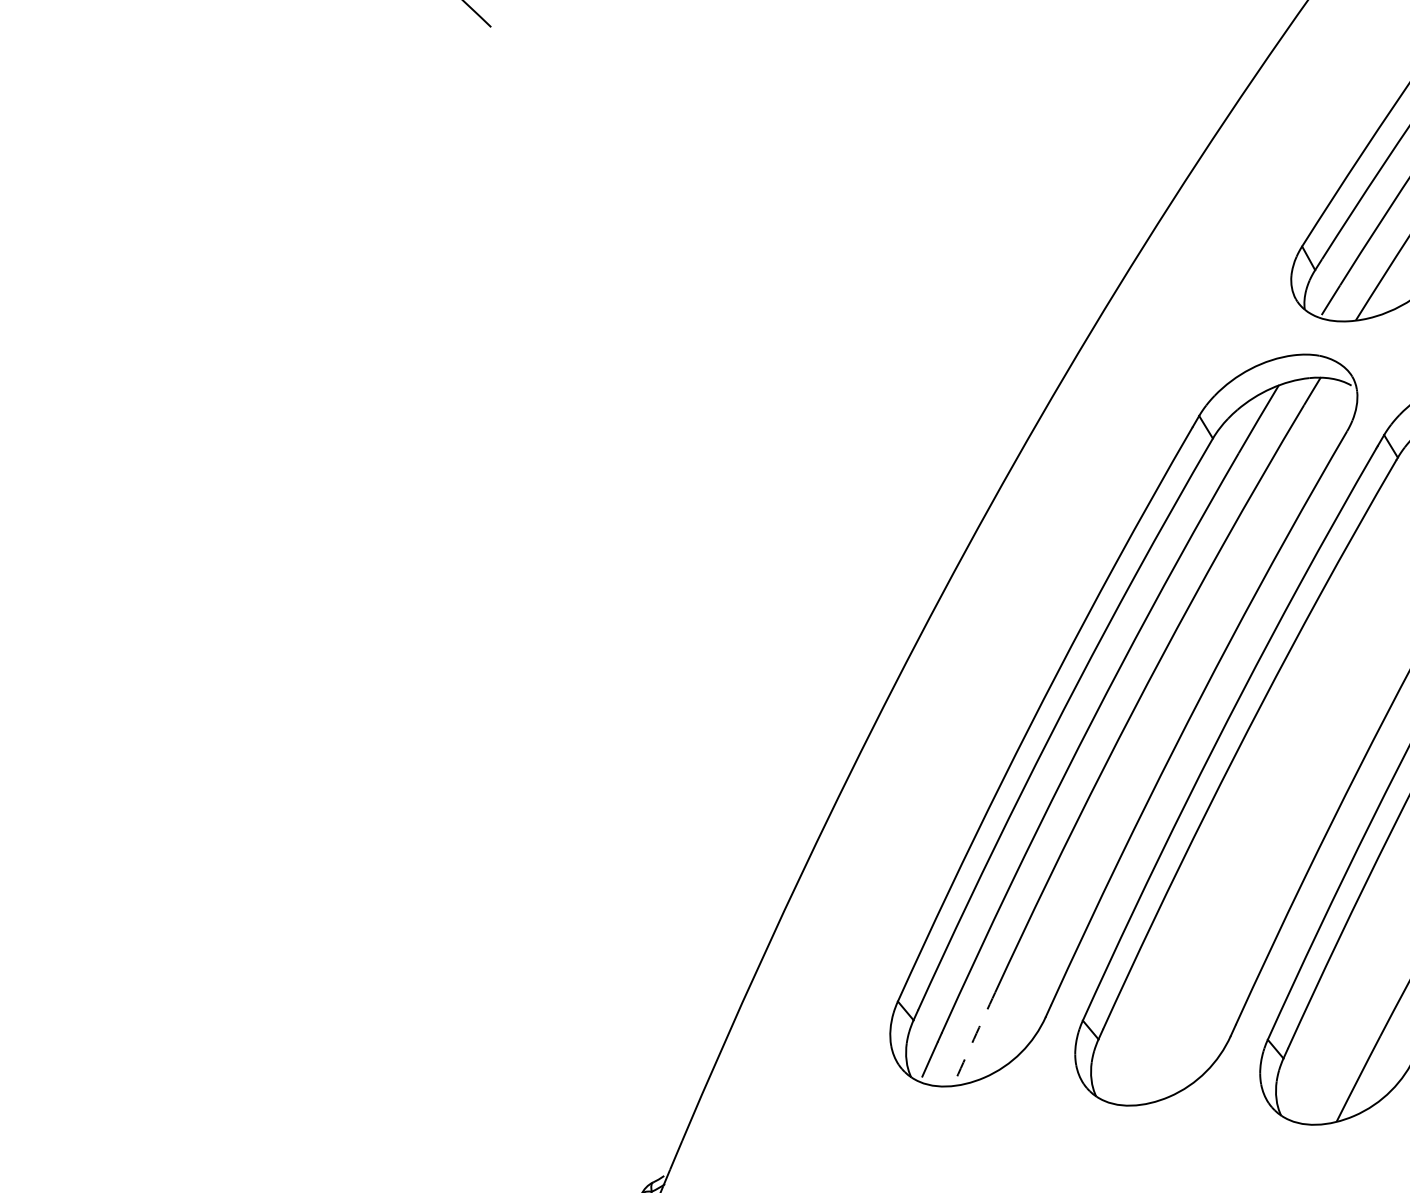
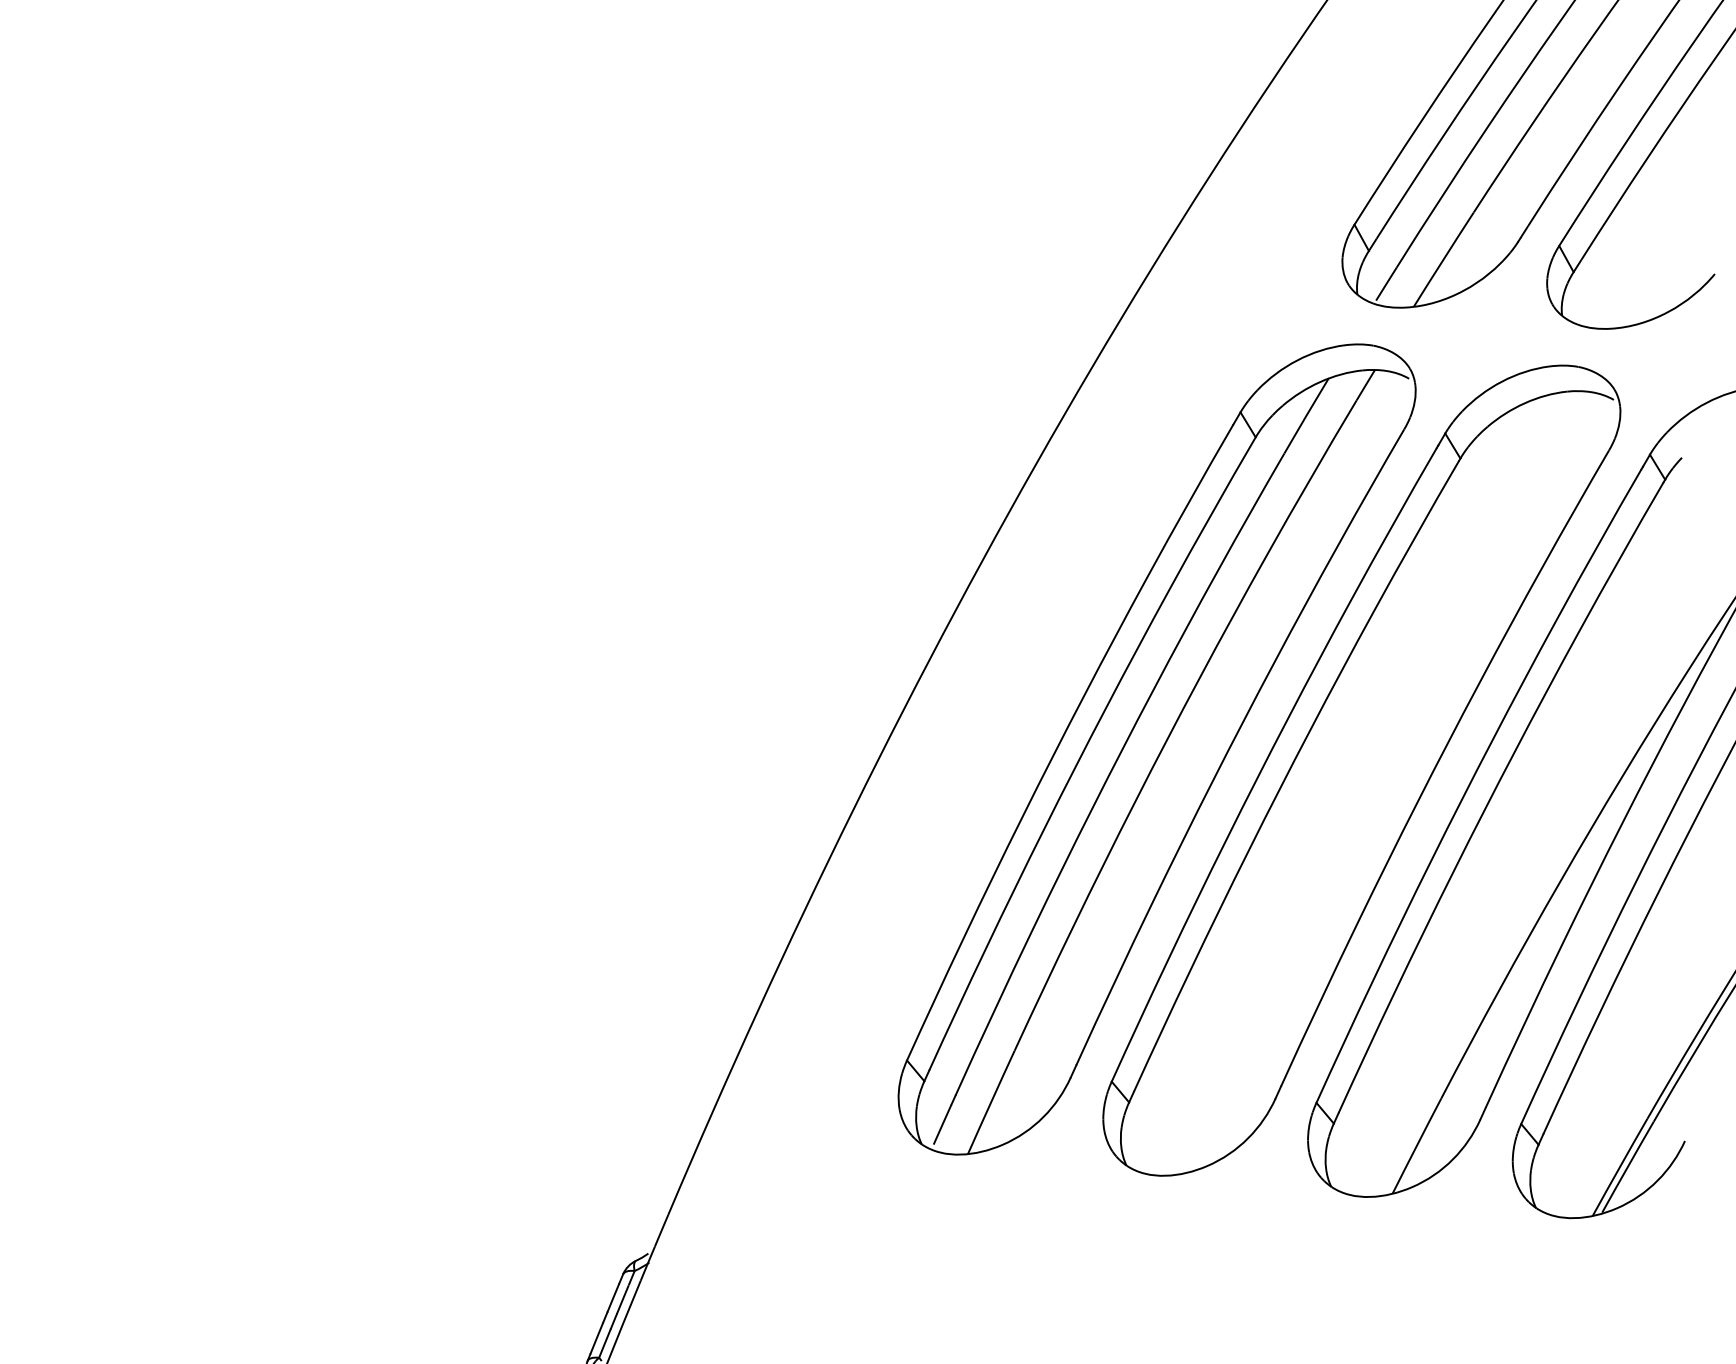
arc: (974, 1039) -> (991, 1102), dashed -> solid

